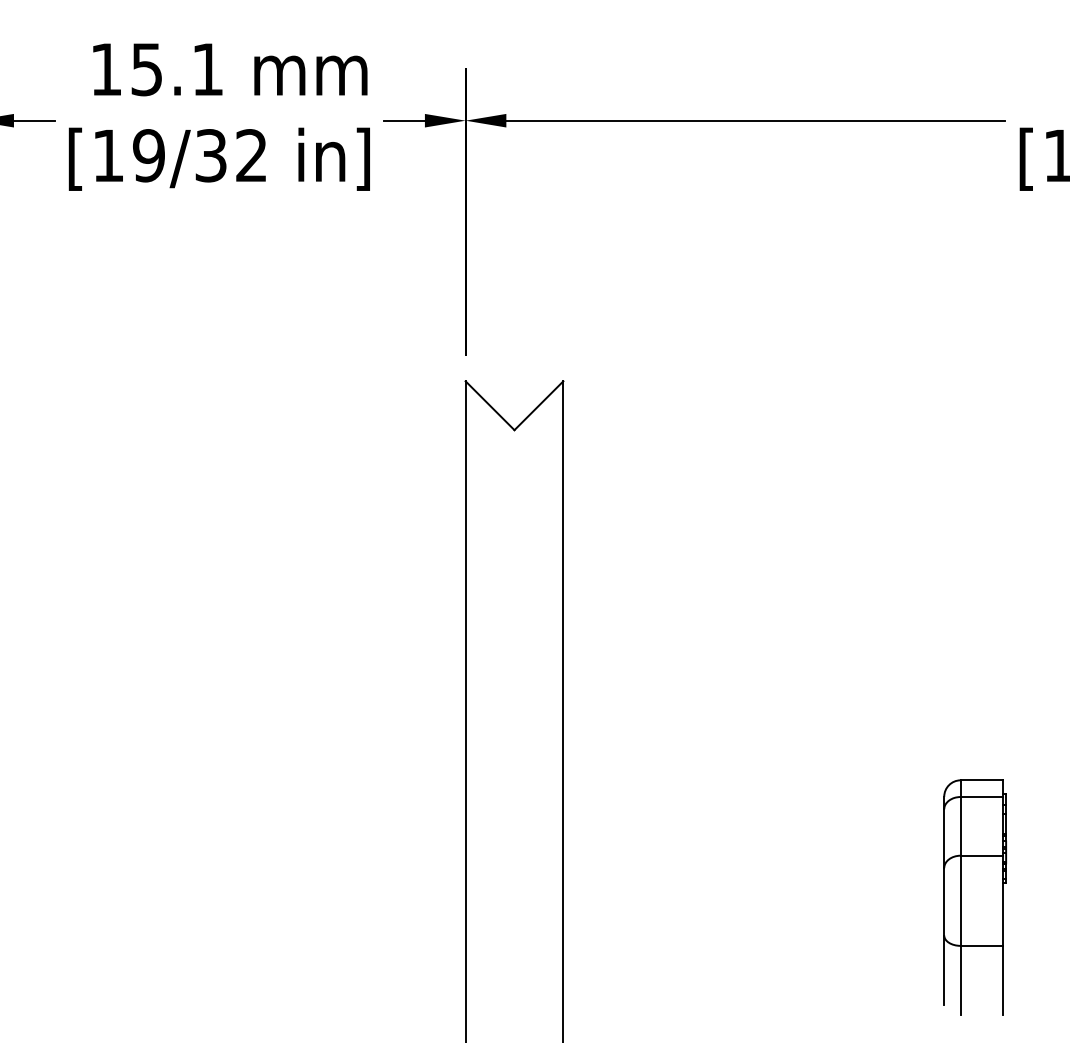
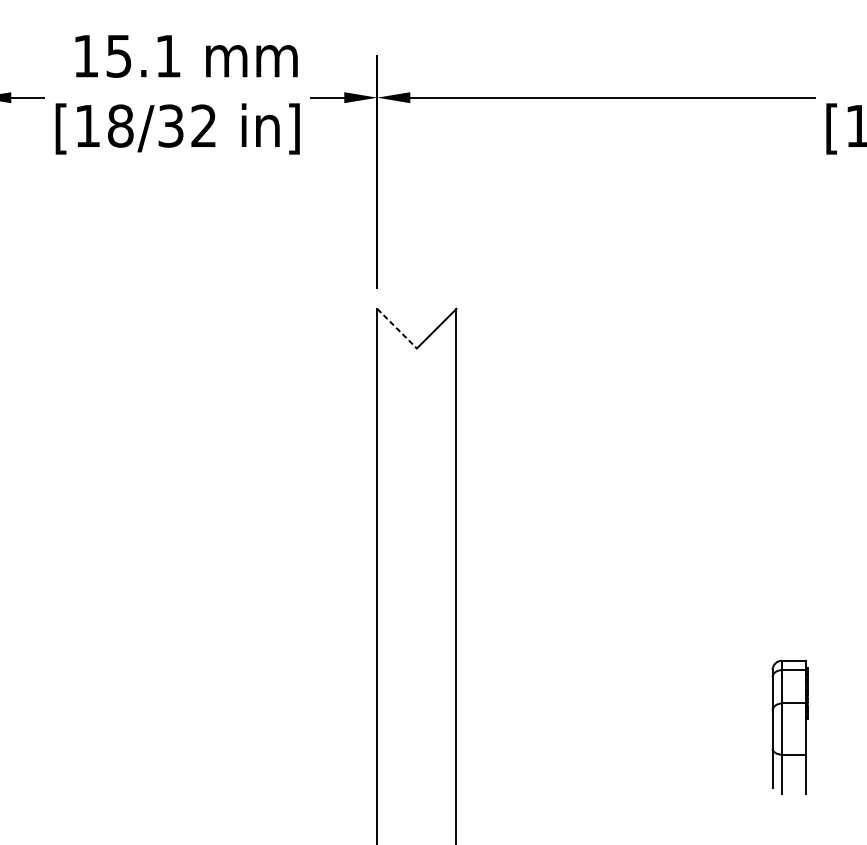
text: (149, 155) -> (121, 125), [19/32 -> [18/32
line: (490, 405) -> (397, 328), solid -> dashed
part: (974, 897) -> (789, 727), size x0.7

